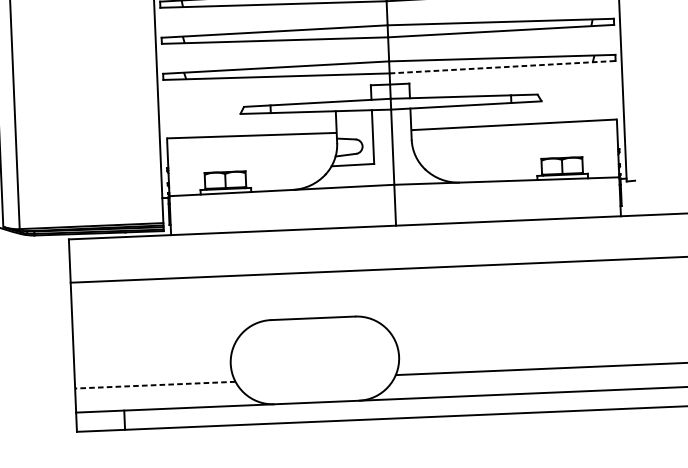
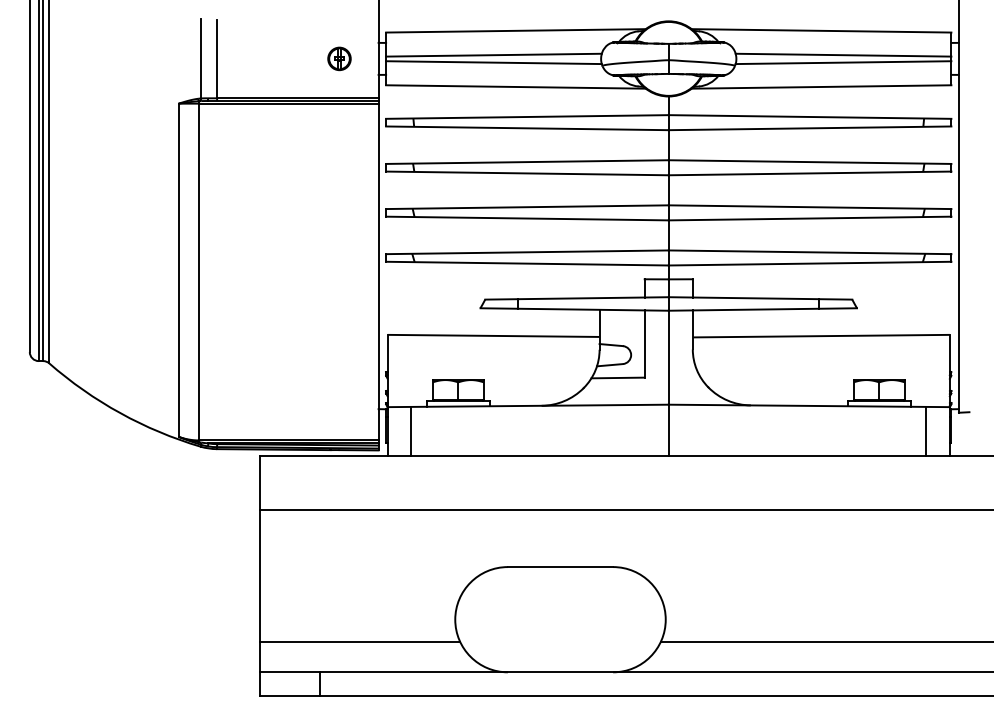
line: (502, 67) -> (810, 263), dashed -> solid
line: (601, 196) -> (926, 430), added
line: (189, 214) -> (411, 430), added
line: (154, 385) -> (359, 642), dashed -> solid

